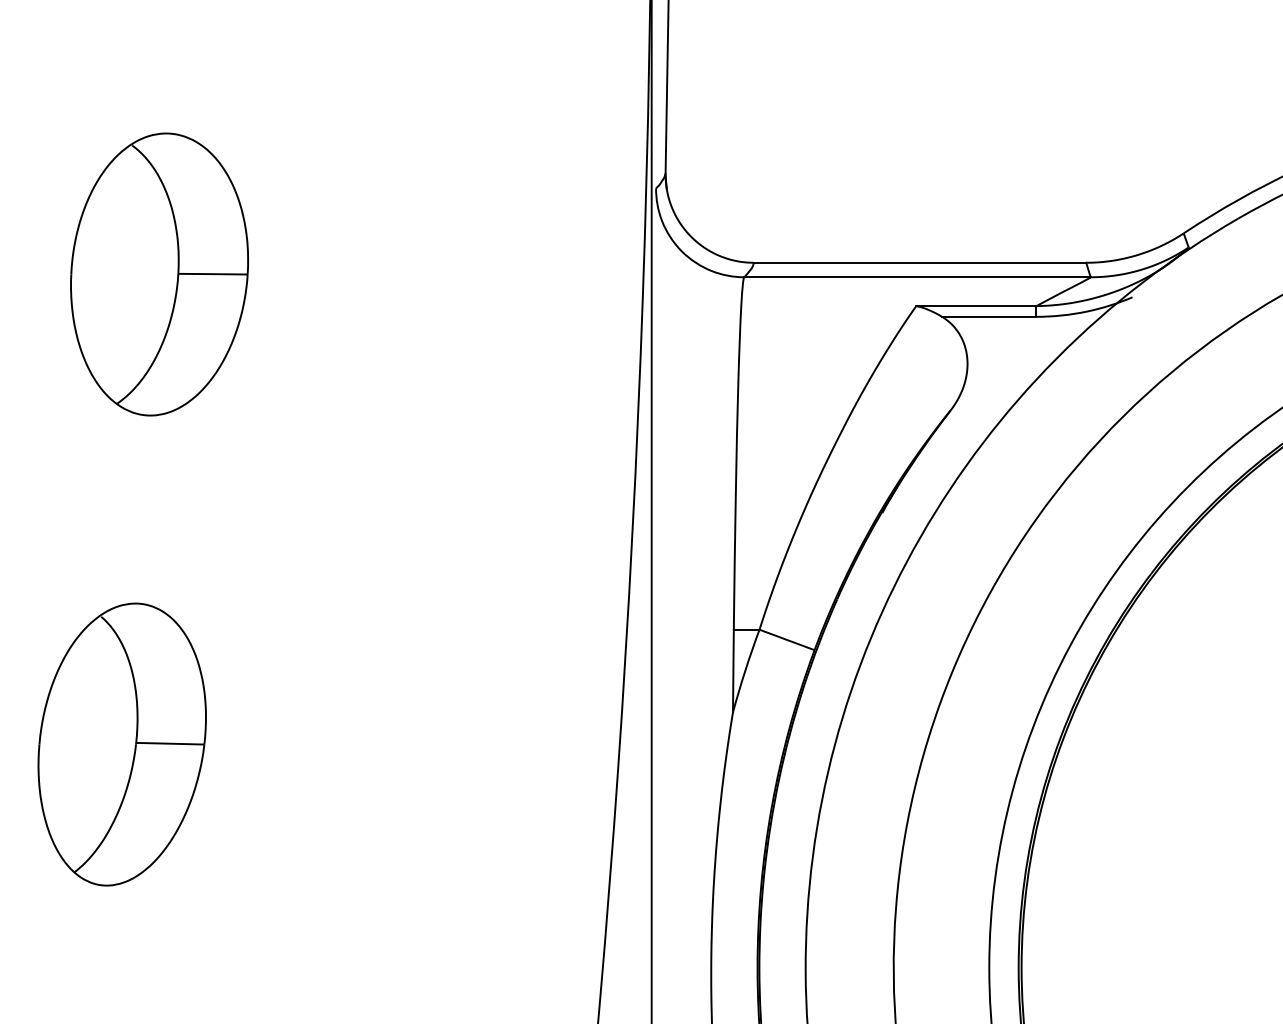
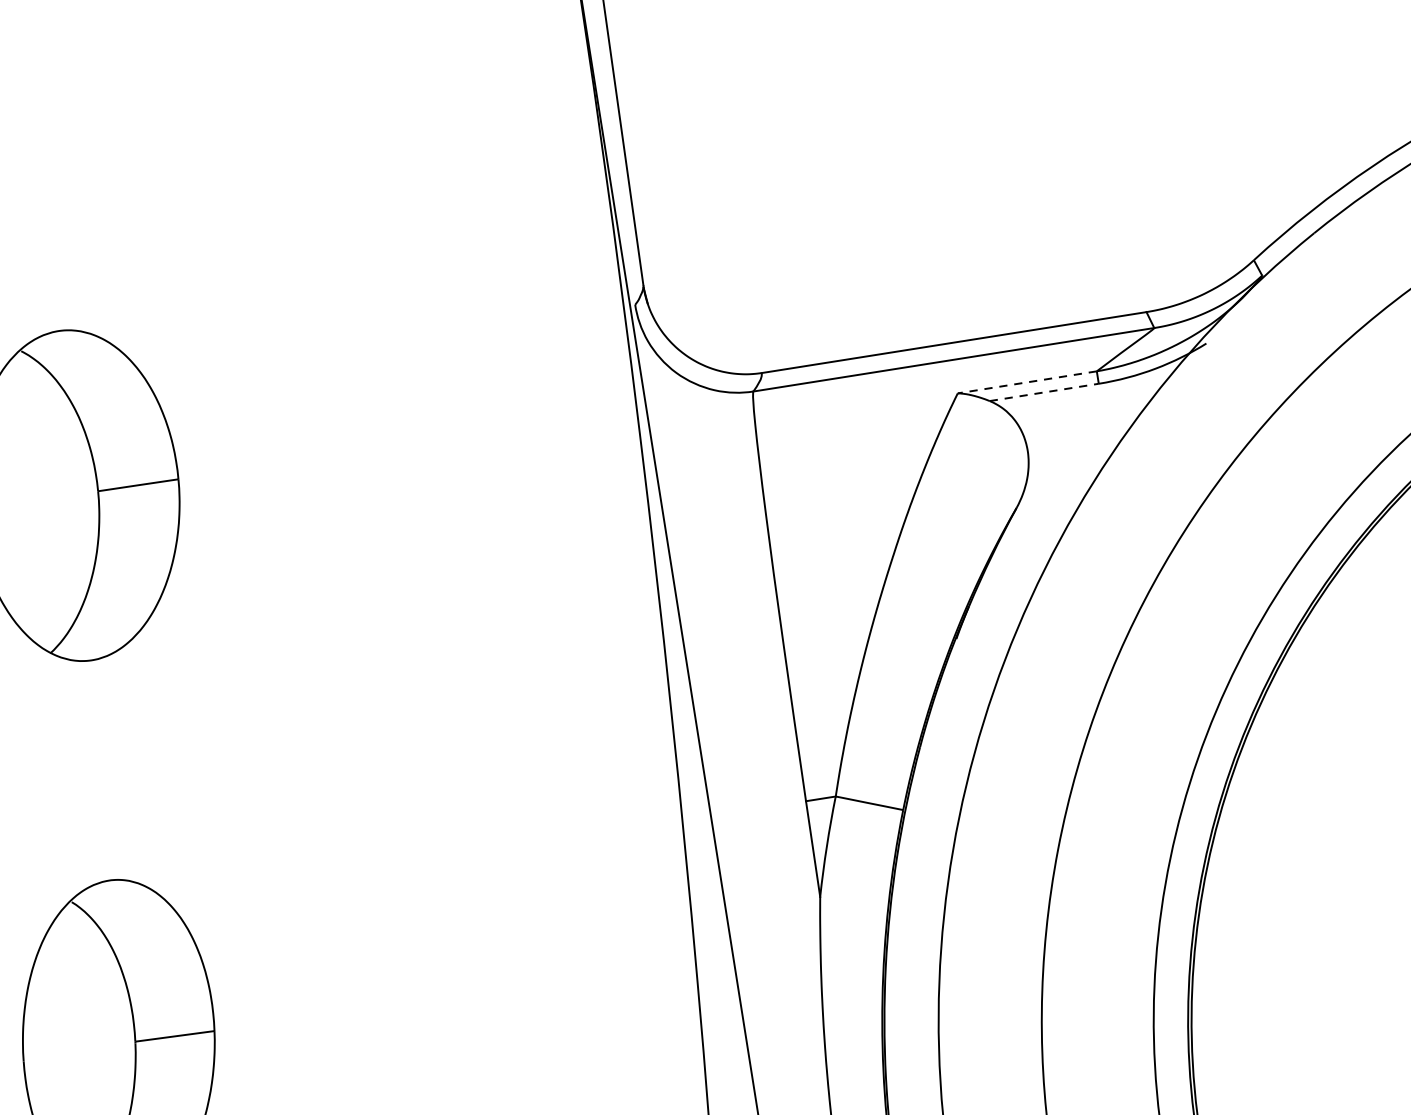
line: (975, 306) -> (1026, 382), solid -> dashed
line: (989, 316) -> (1044, 391), solid -> dashed

